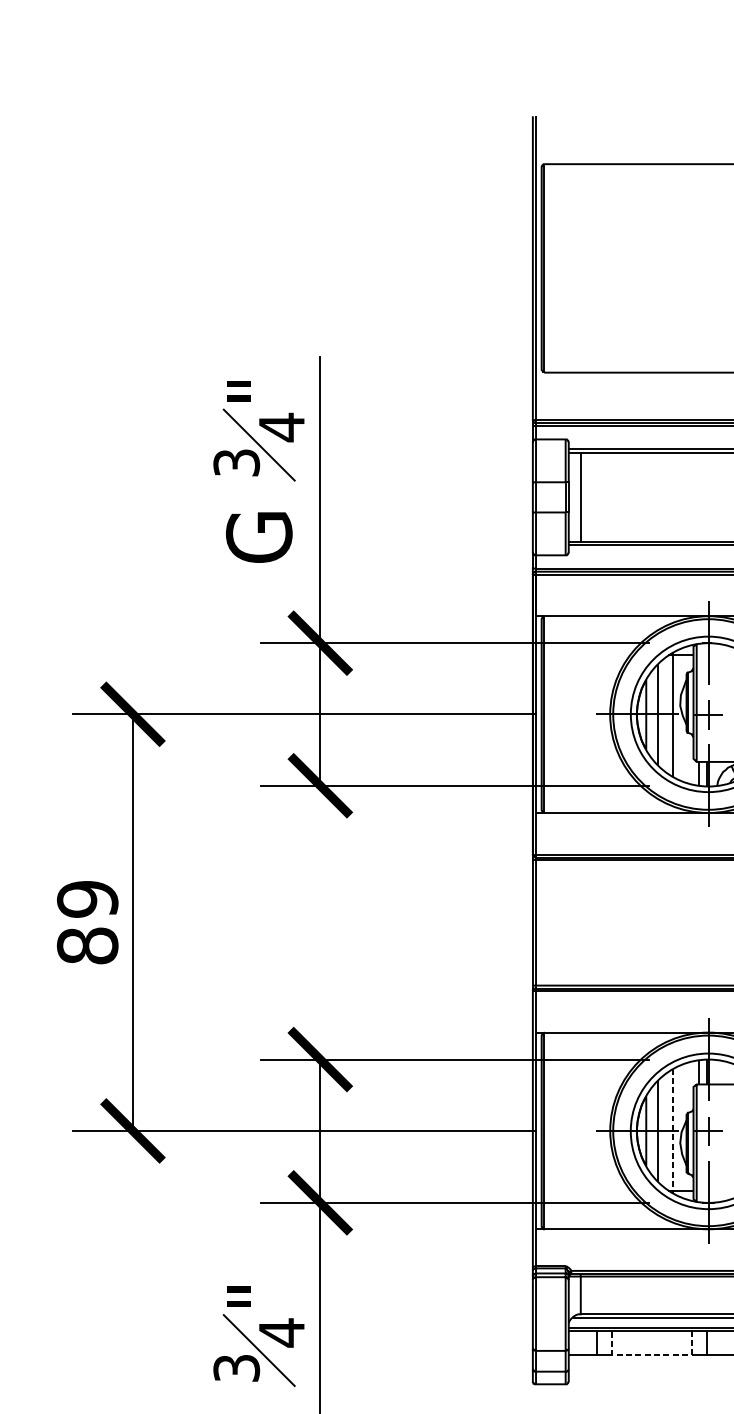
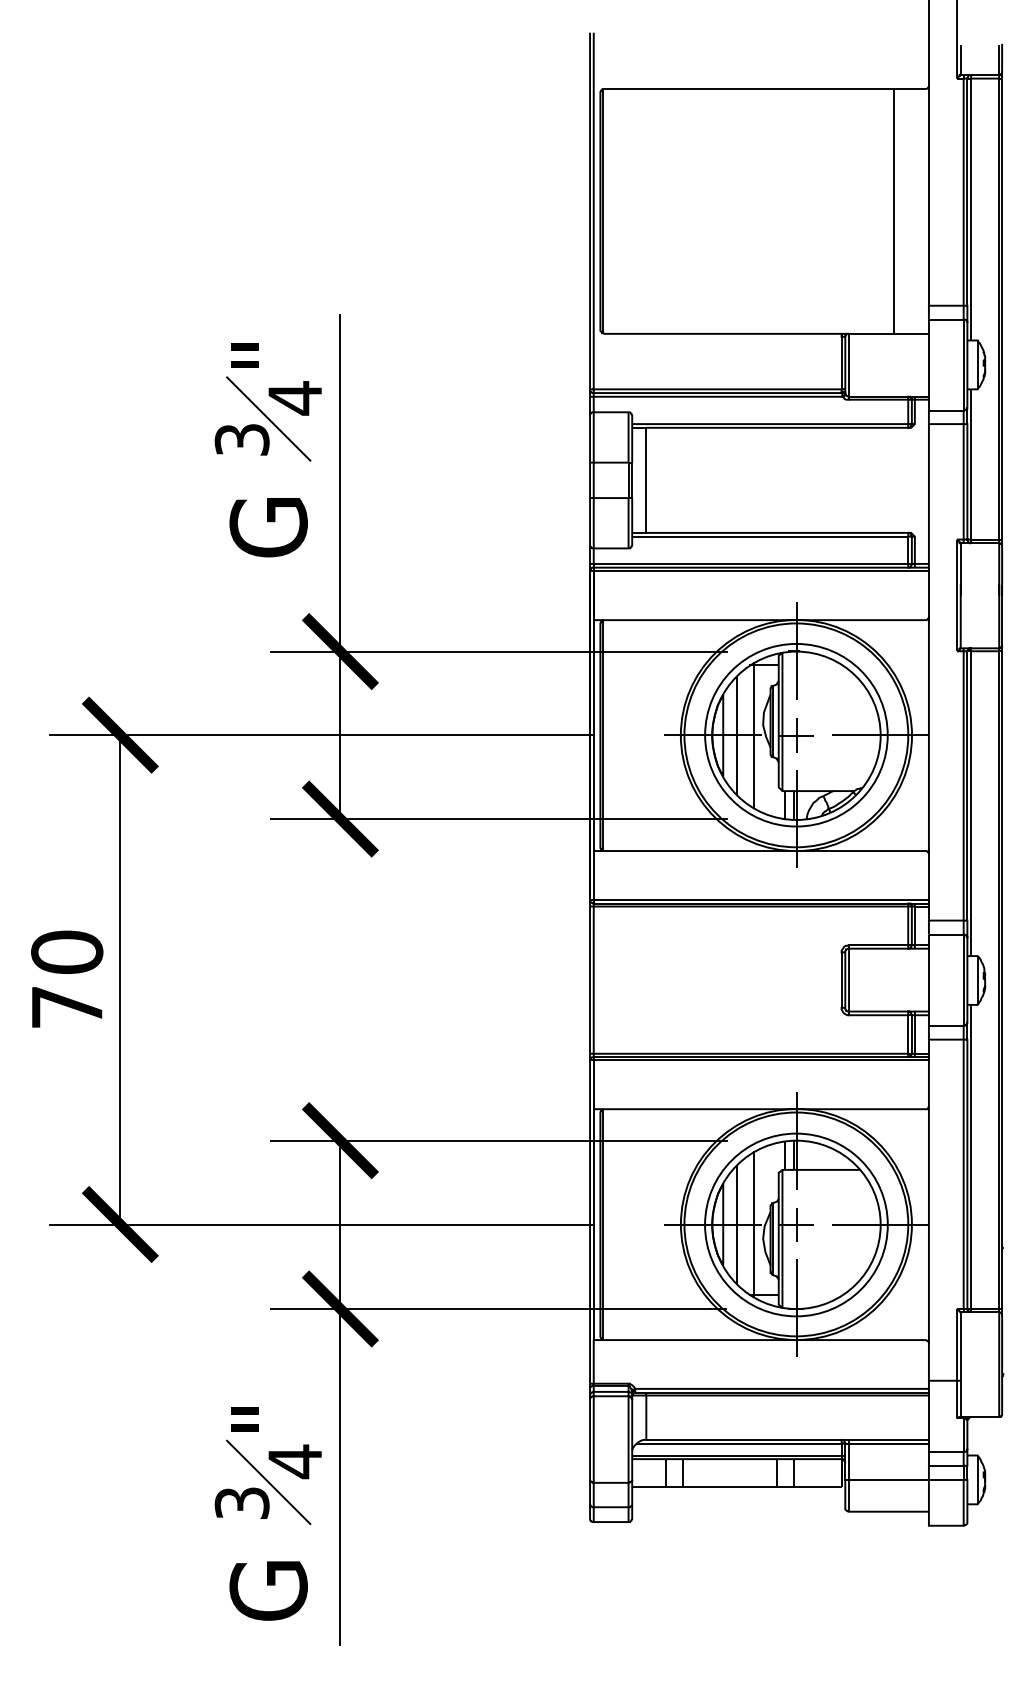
text: (87, 922) -> (67, 979), 89 -> 70
line: (672, 1133) -> (754, 1227), dashed -> solid
line: (651, 1354) -> (729, 1487), dashed -> solid

